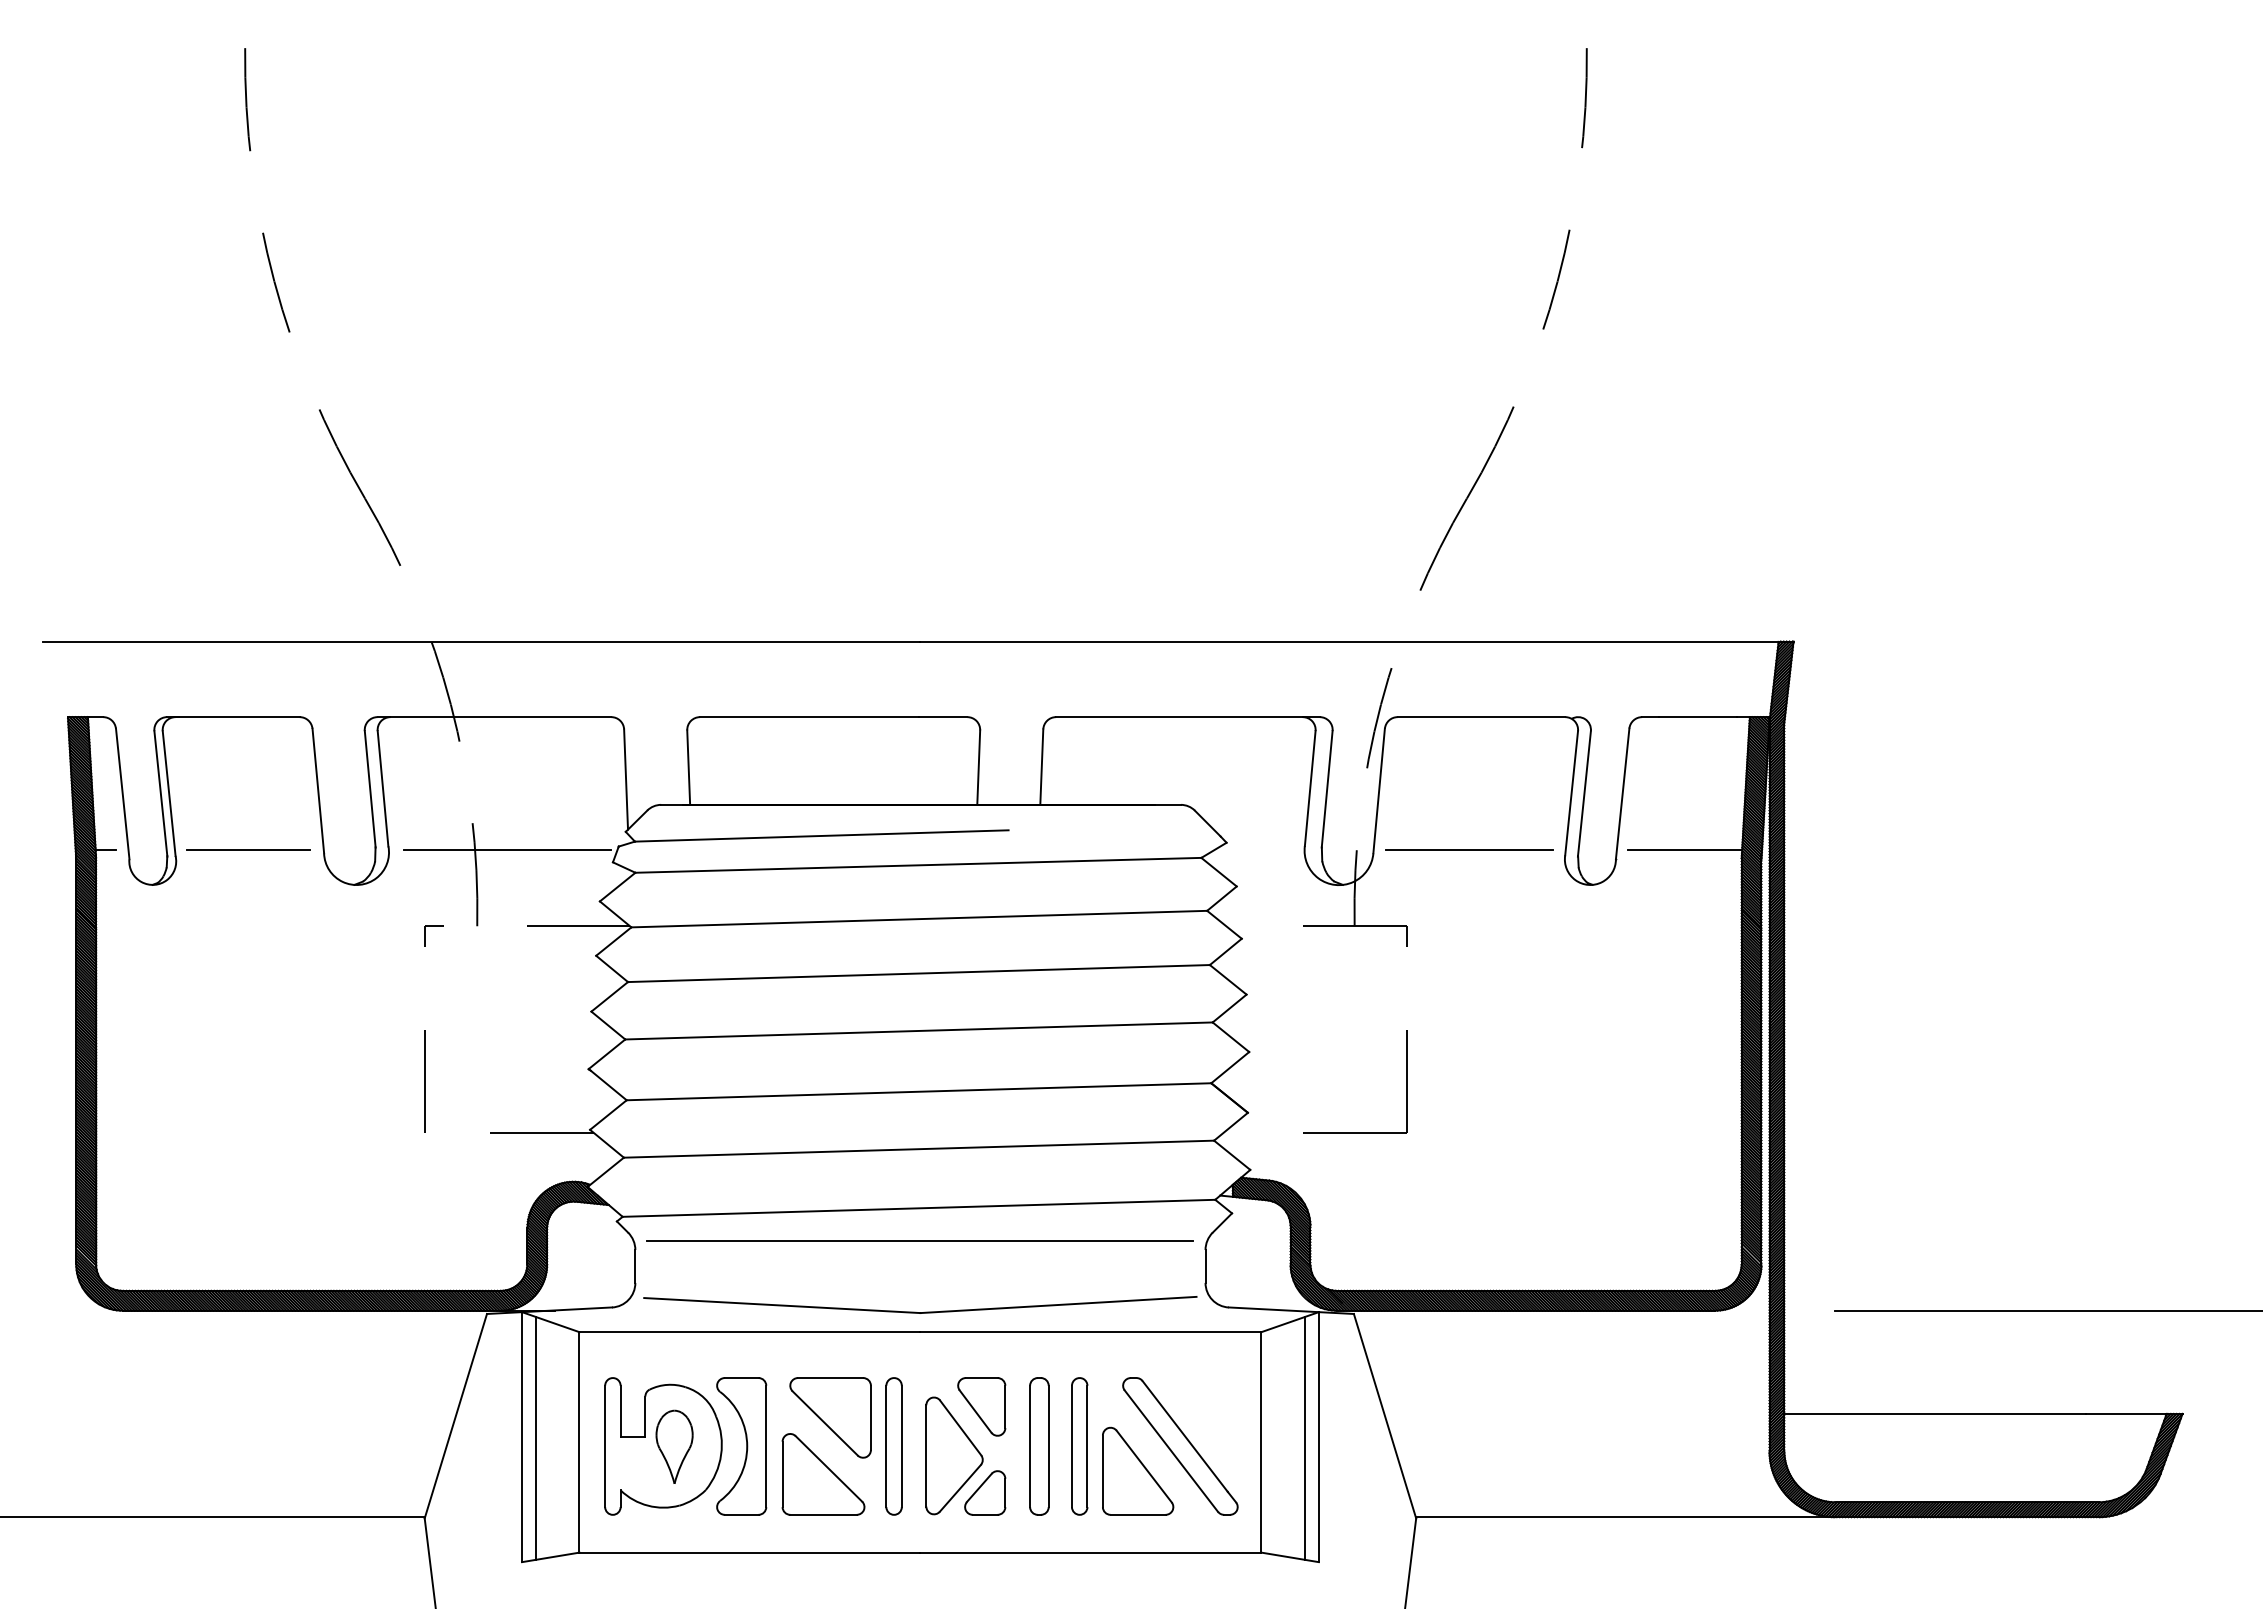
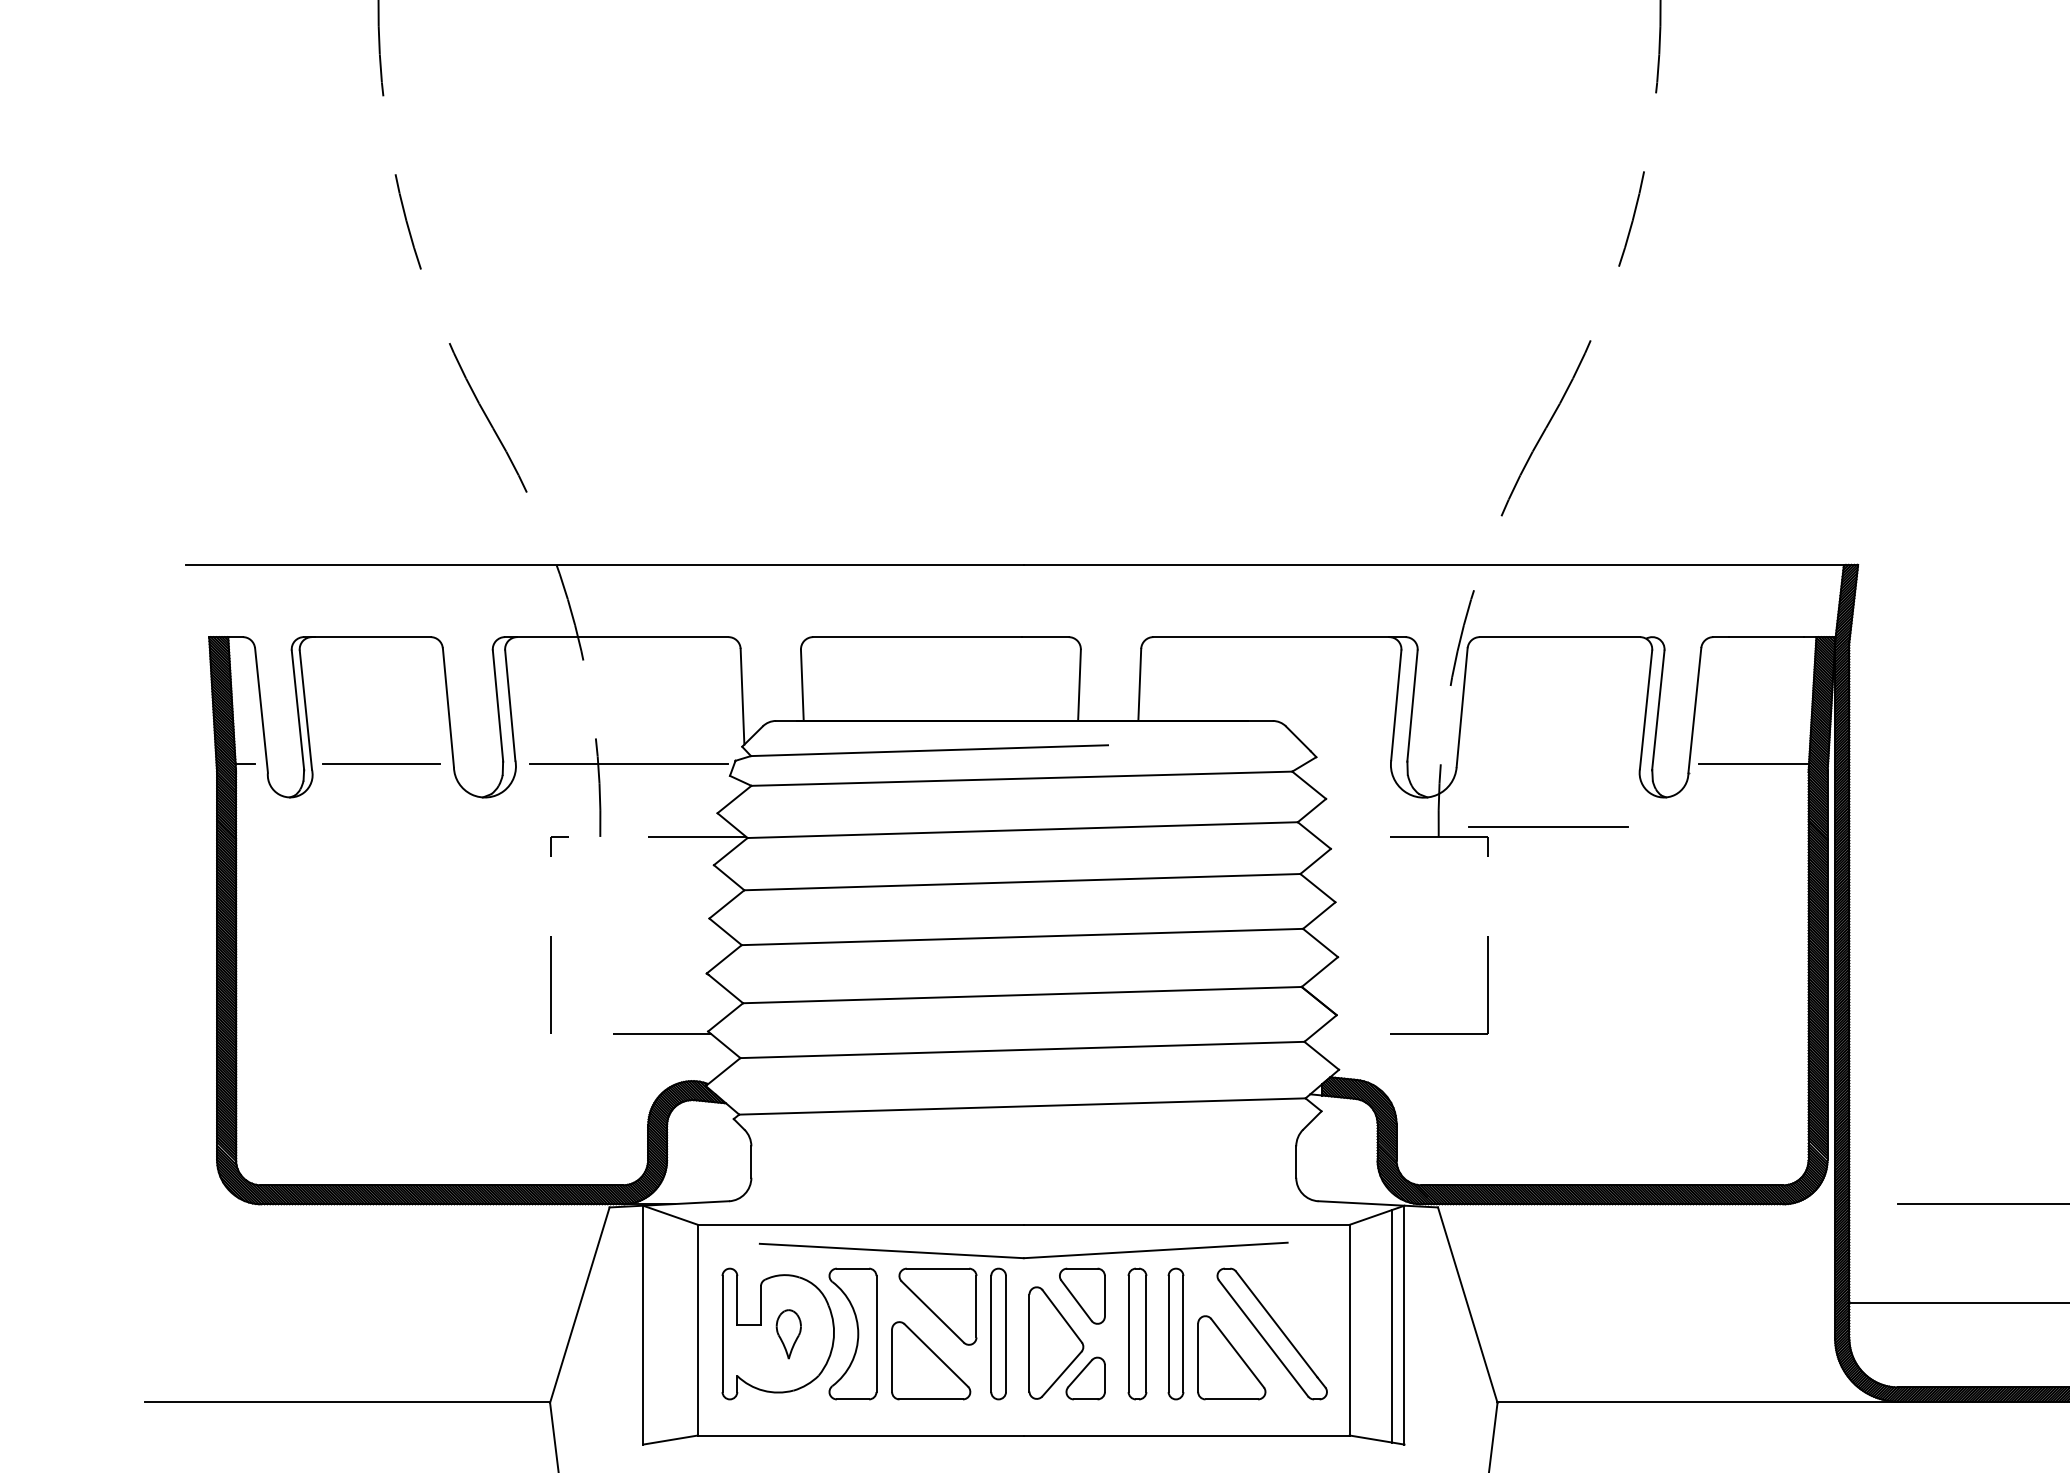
line: (1469, 849) -> (1548, 825), moved
line: (919, 1241) -> (1022, 1138), removed
part: (920, 1312) -> (1023, 1257), moved
line: (535, 1438) -> (655, 1326), removed
part: (674, 1446) -> (788, 1334), size x0.7

